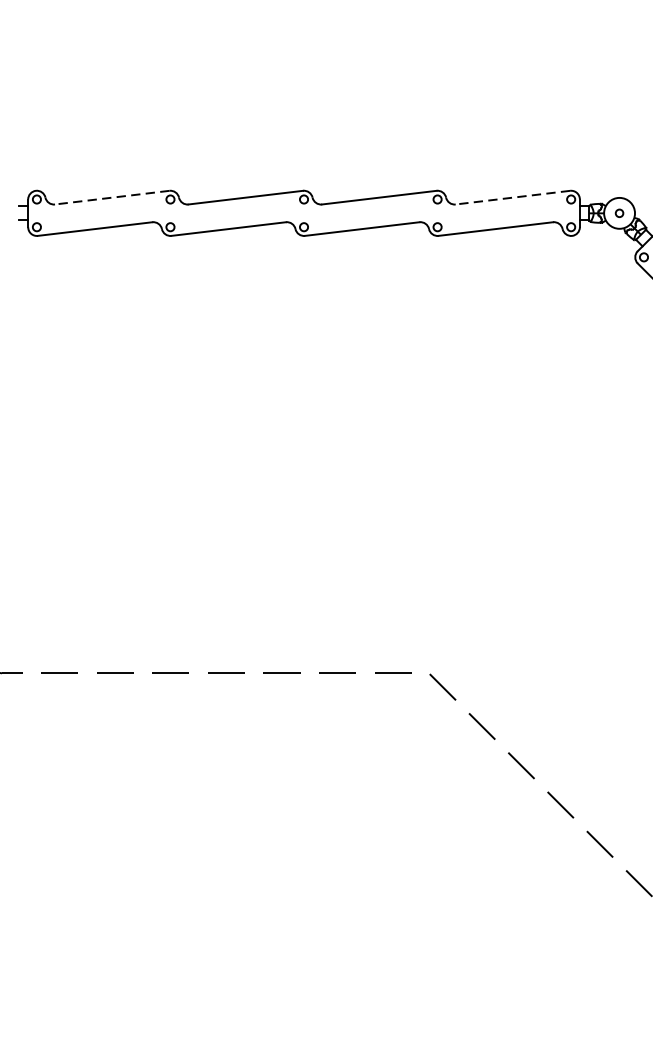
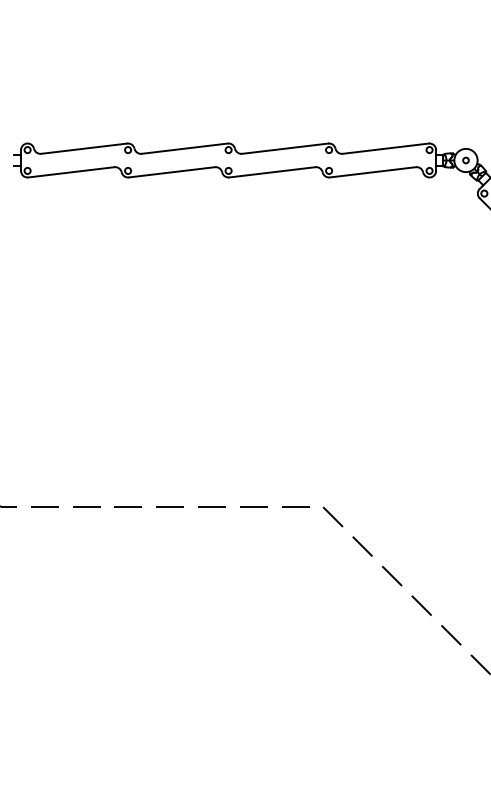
line: (111, 197) -> (83, 148), dashed -> solid
line: (512, 197) -> (385, 148), dashed -> solid

